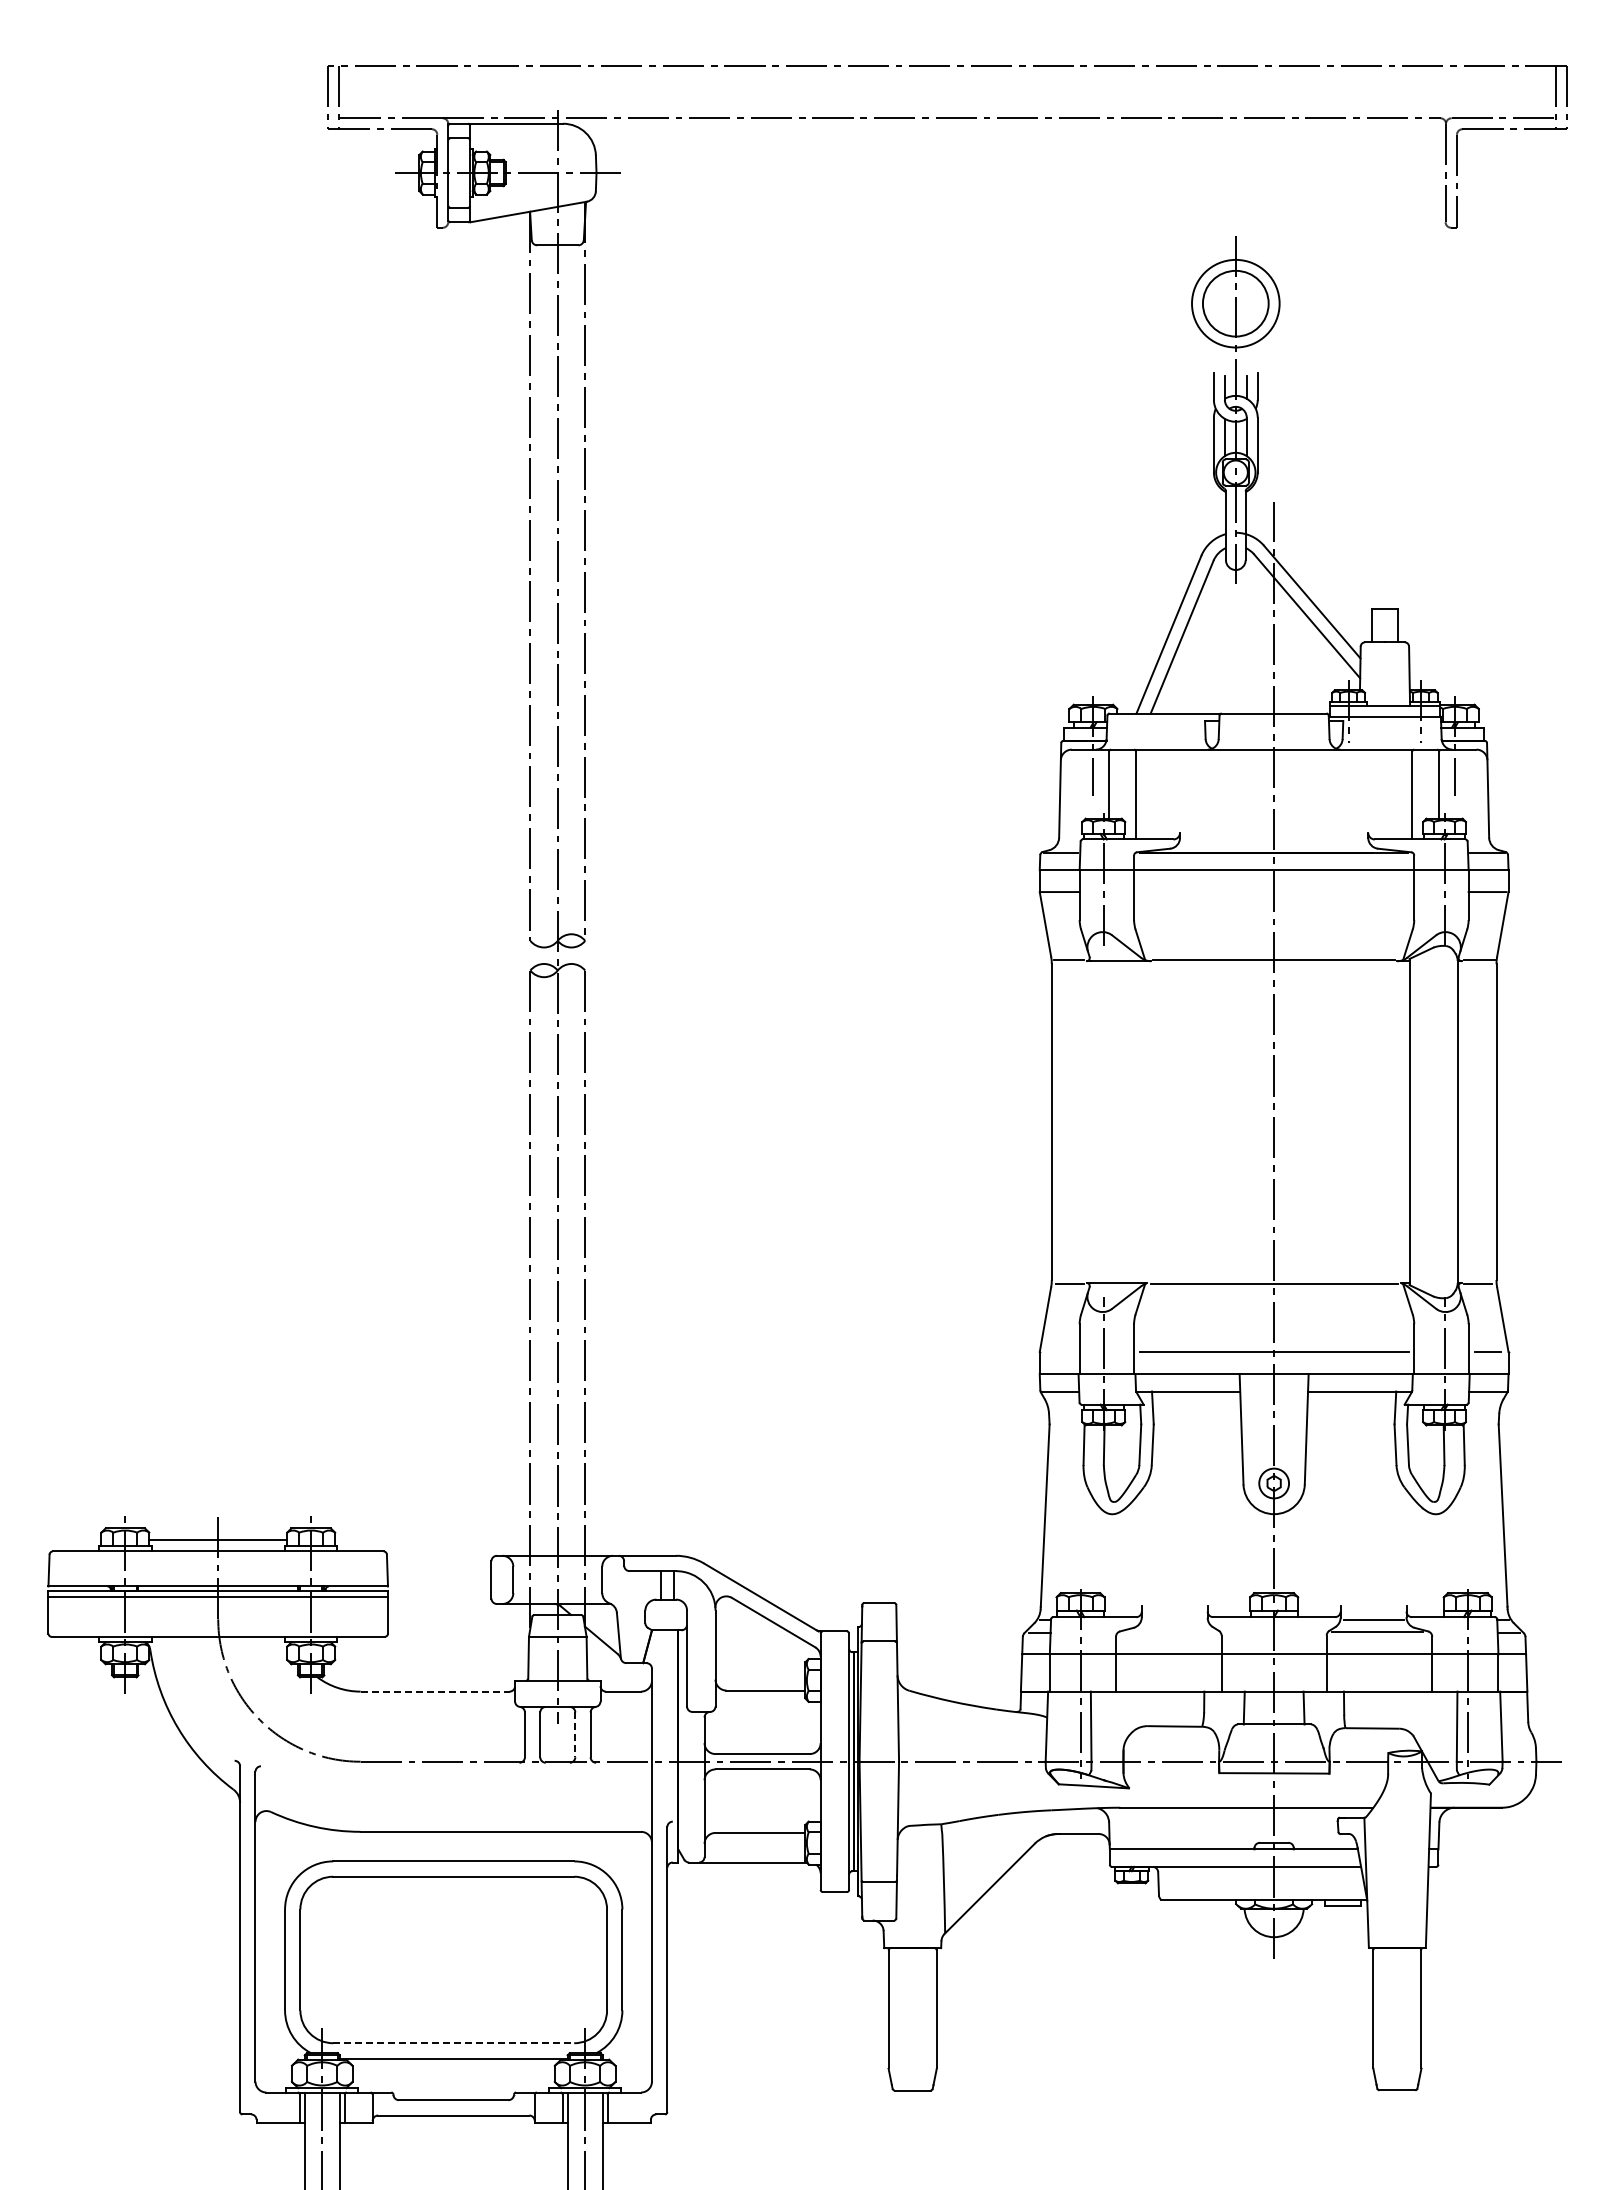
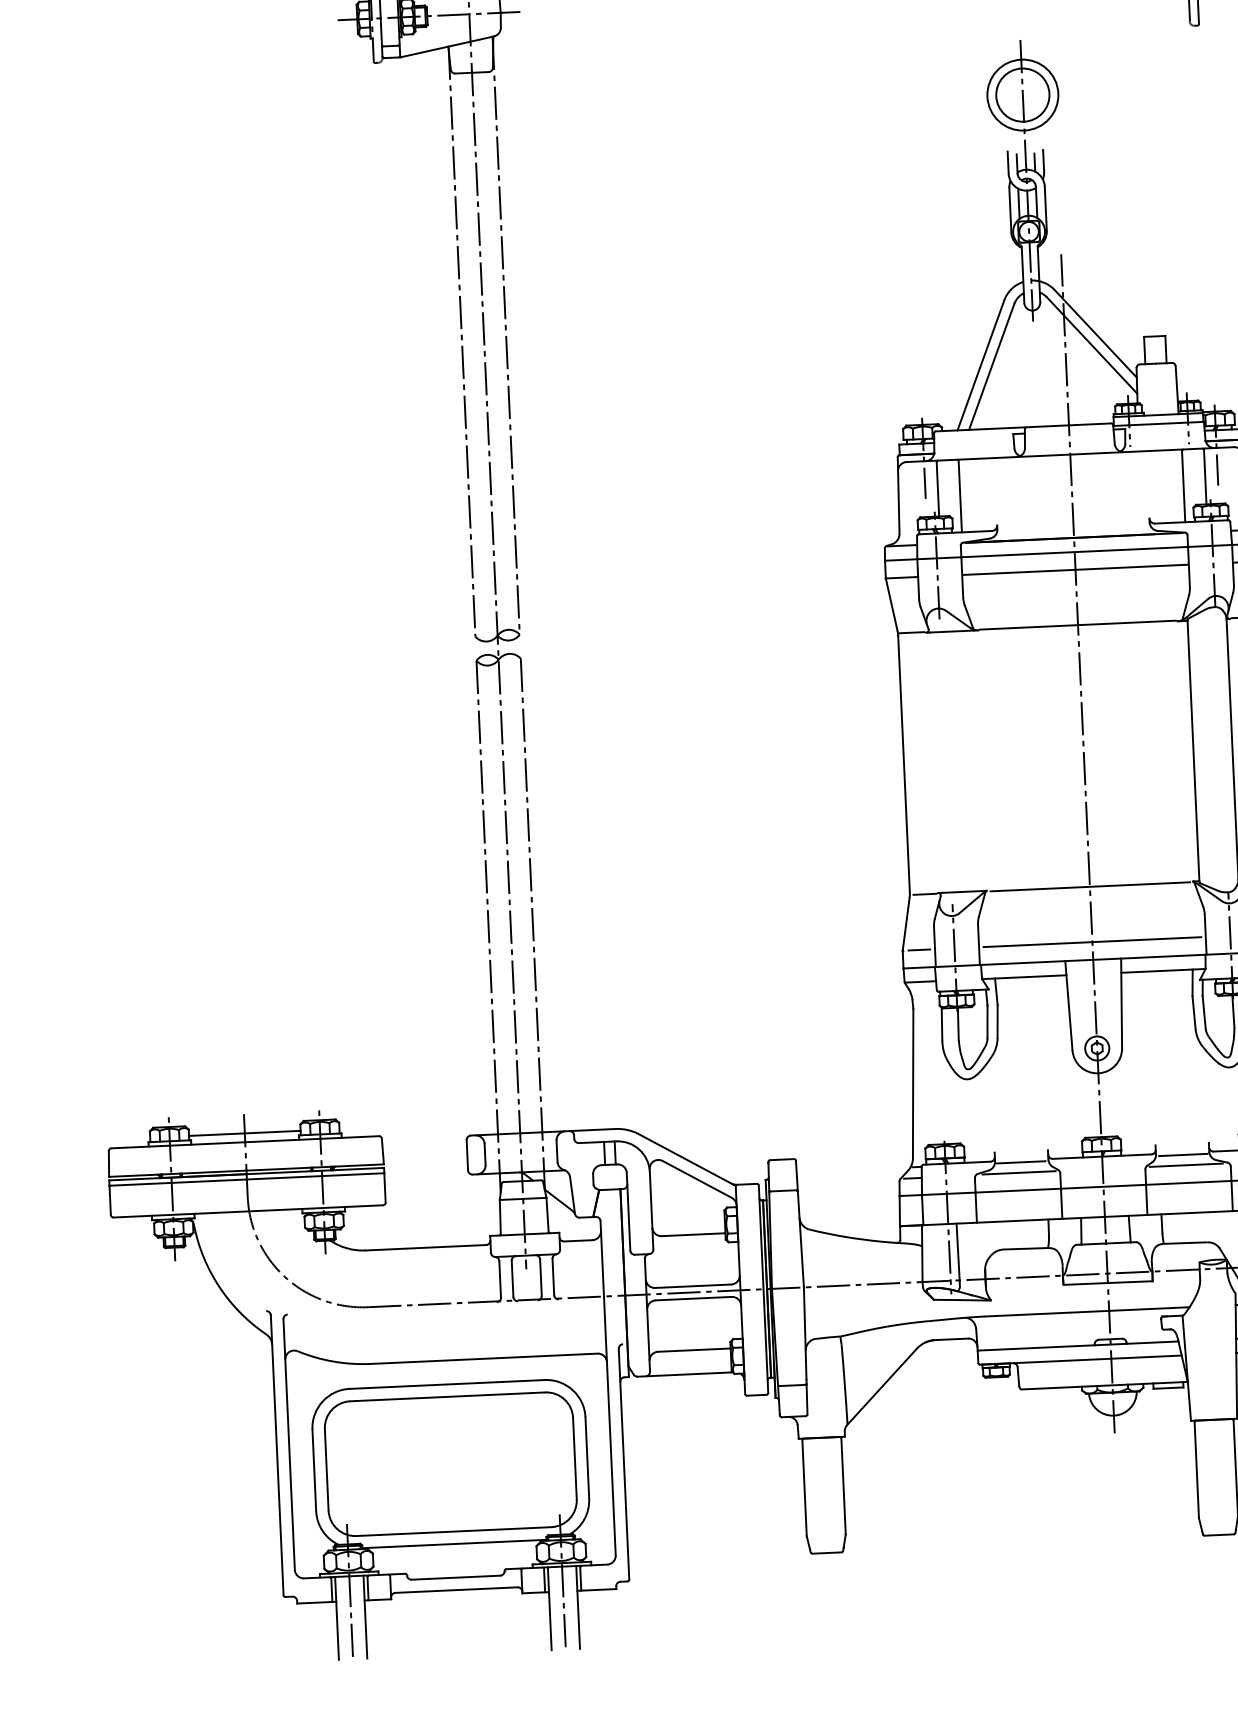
line: (1274, 892) -> (1075, 570), added
line: (1060, 1352) -> (919, 950), added
line: (1173, 1619) -> (1020, 1162), added
line: (1170, 1632) -> (1018, 1172), added
line: (435, 1691) -> (426, 1247), dashed -> solid
line: (575, 1735) -> (541, 1278), dashed -> solid
line: (454, 2043) -> (454, 1531), dashed -> solid

